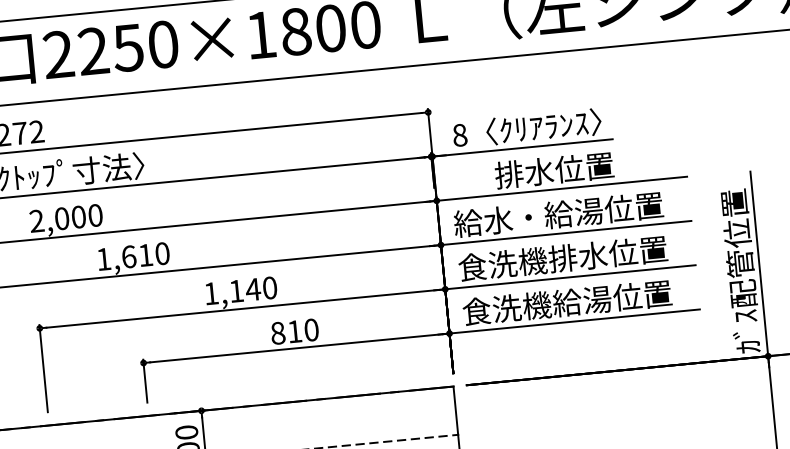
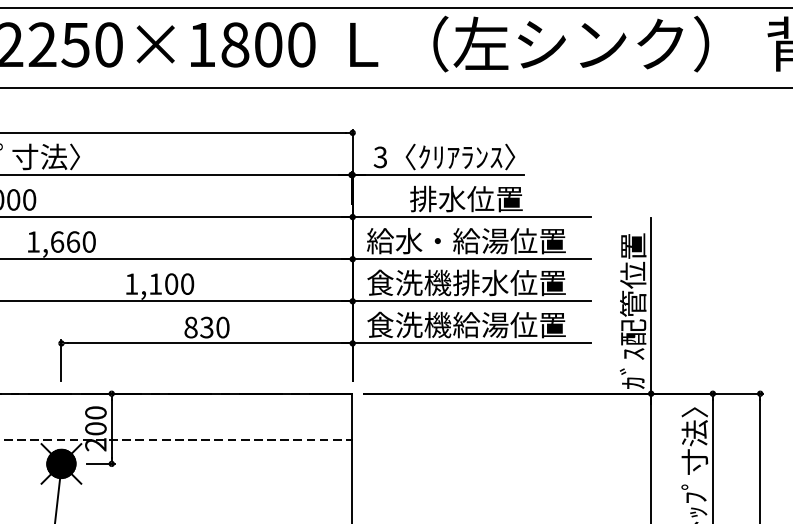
text: (459, 135) -> (380, 157), 8 -> 3
text: (145, 254) -> (73, 241), 1,610 -> 1,660
text: (253, 288) -> (171, 283), 1,140 -> 1,100
text: (294, 331) -> (206, 327), 810 -> 830

